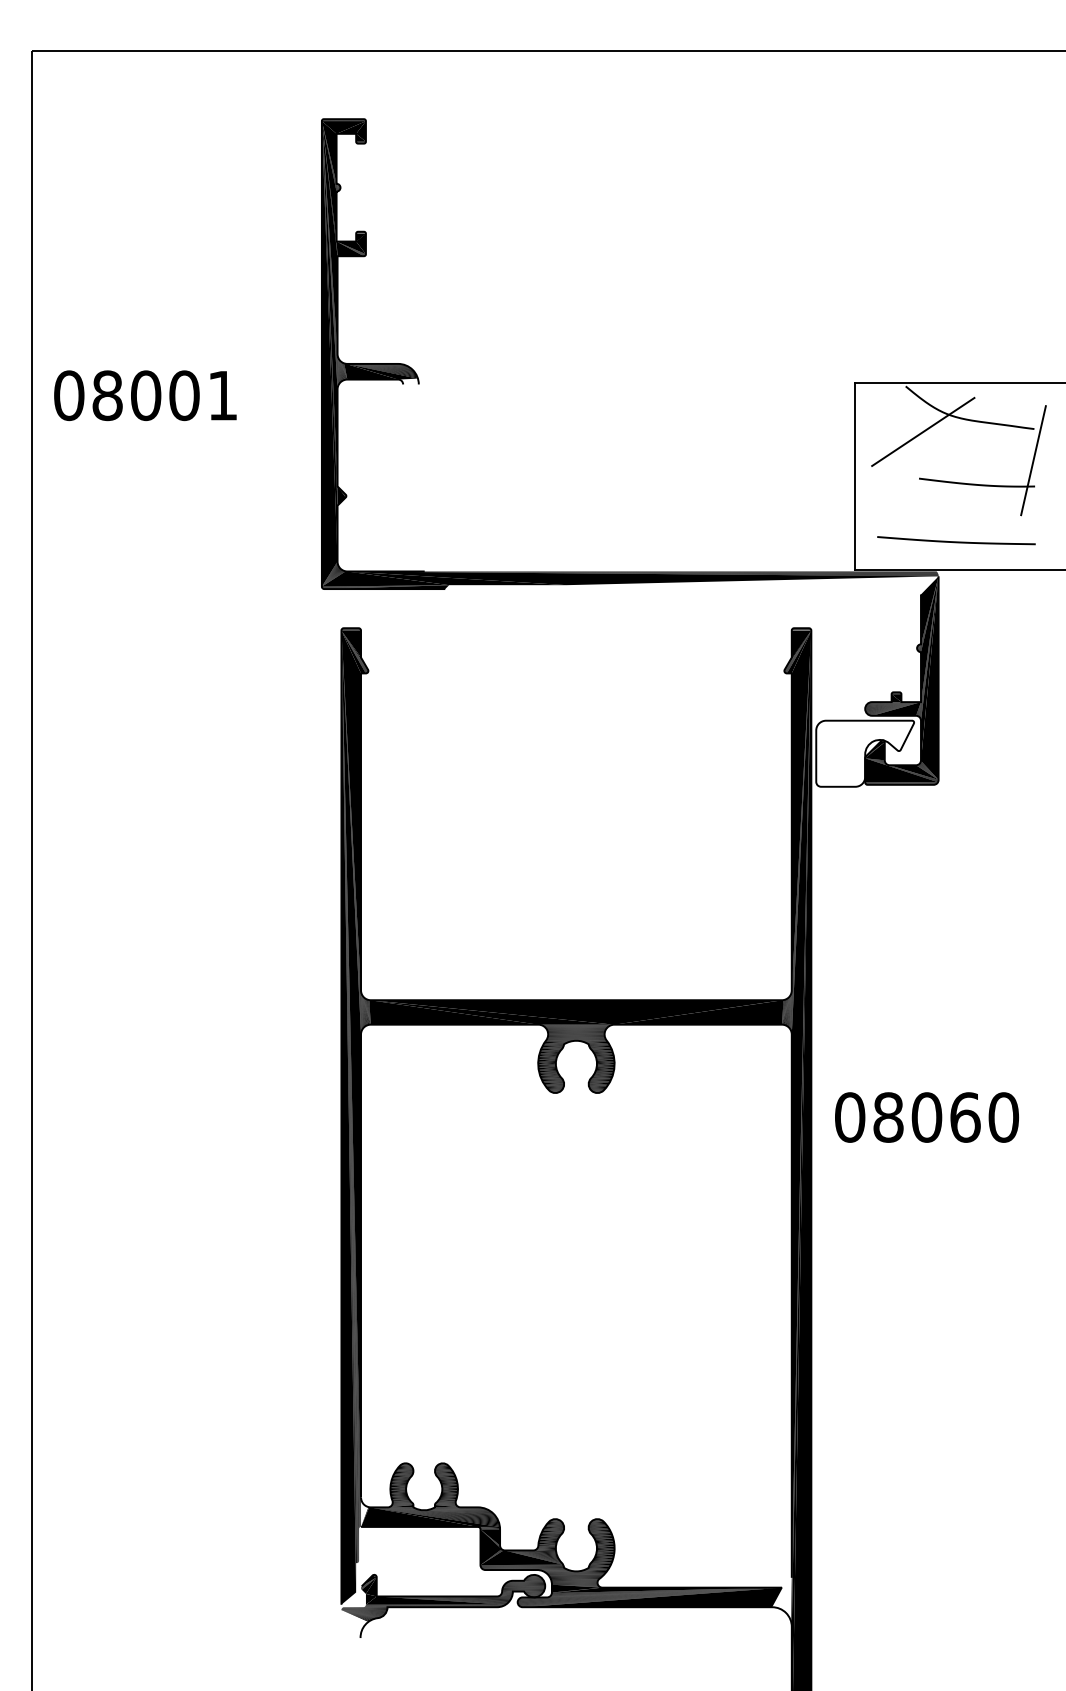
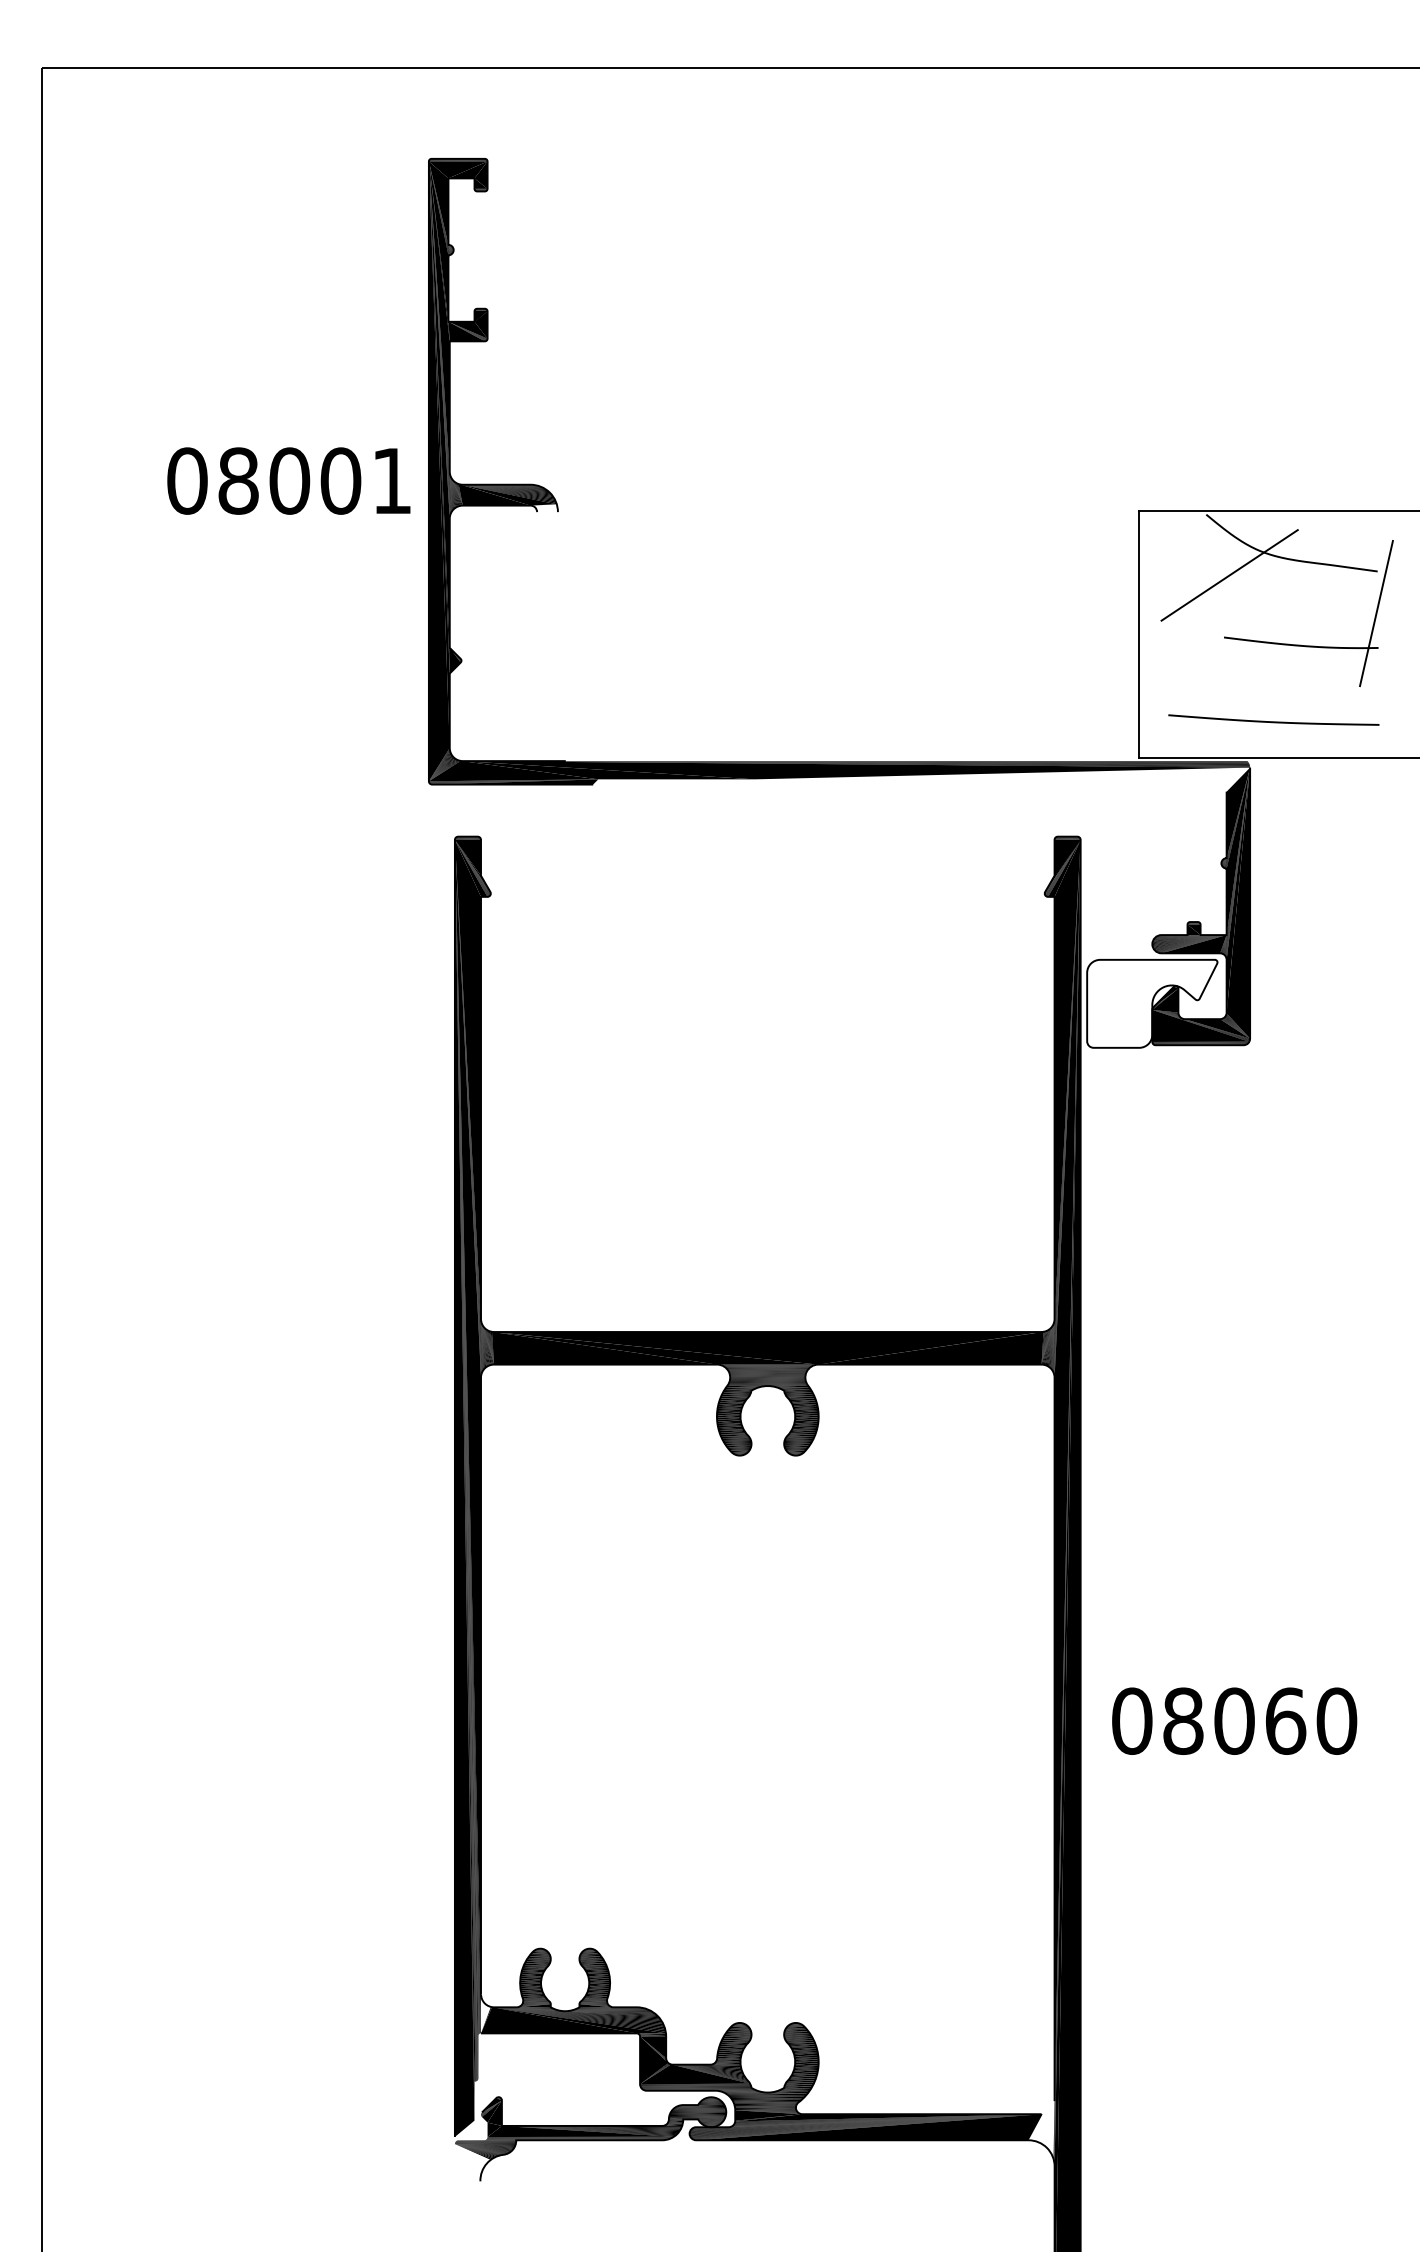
text: (145, 395) -> (288, 480), moved
text: (926, 1116) -> (1234, 1720), moved

